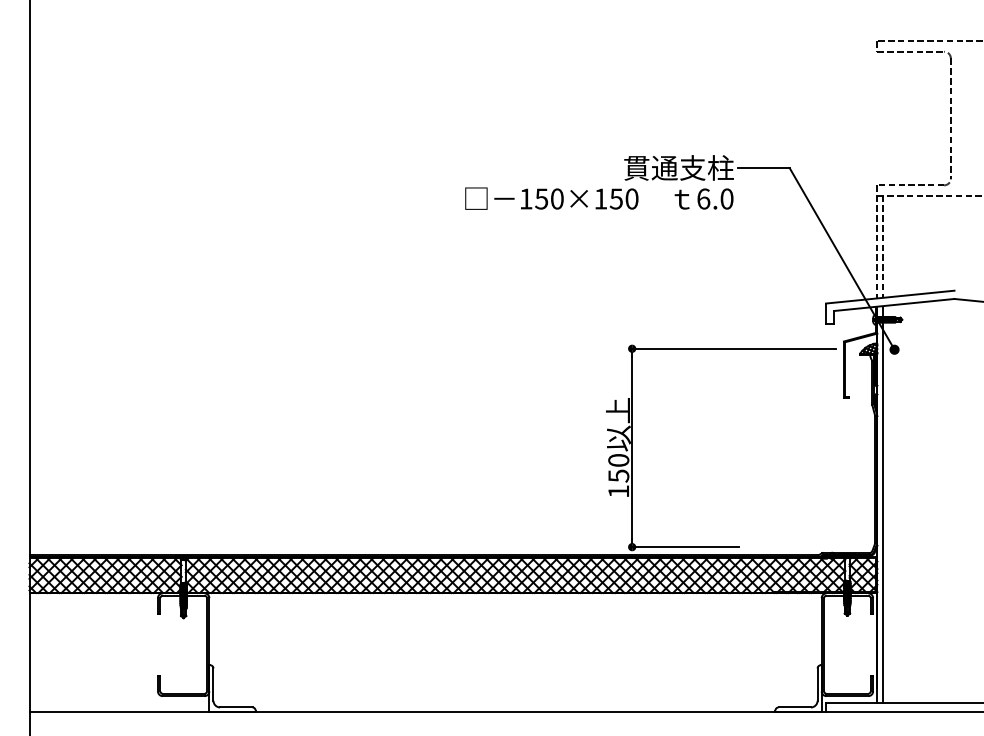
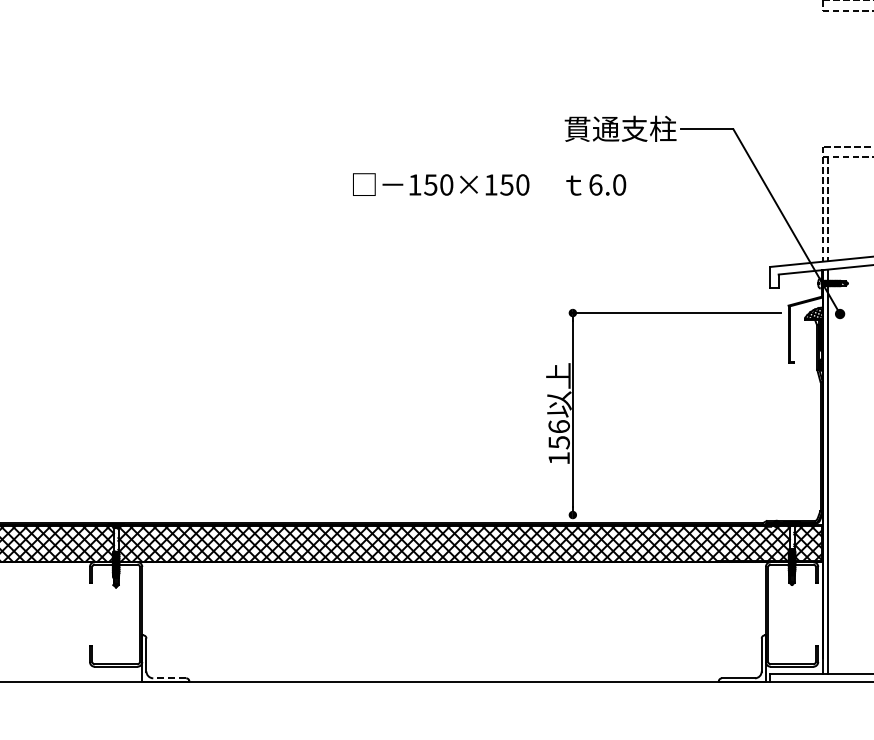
text: (599, 198) -> (489, 184), moved
text: (618, 459) -> (558, 425), 150 -> 156
line: (685, 547) -> (627, 515), removed
line: (235, 707) -> (168, 678), solid -> dashed

